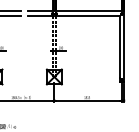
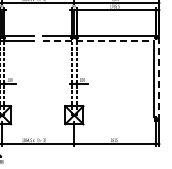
line: (74, 15) -> (98, 40), solid -> dashed
line: (124, 46) -> (159, 78), solid -> dashed

